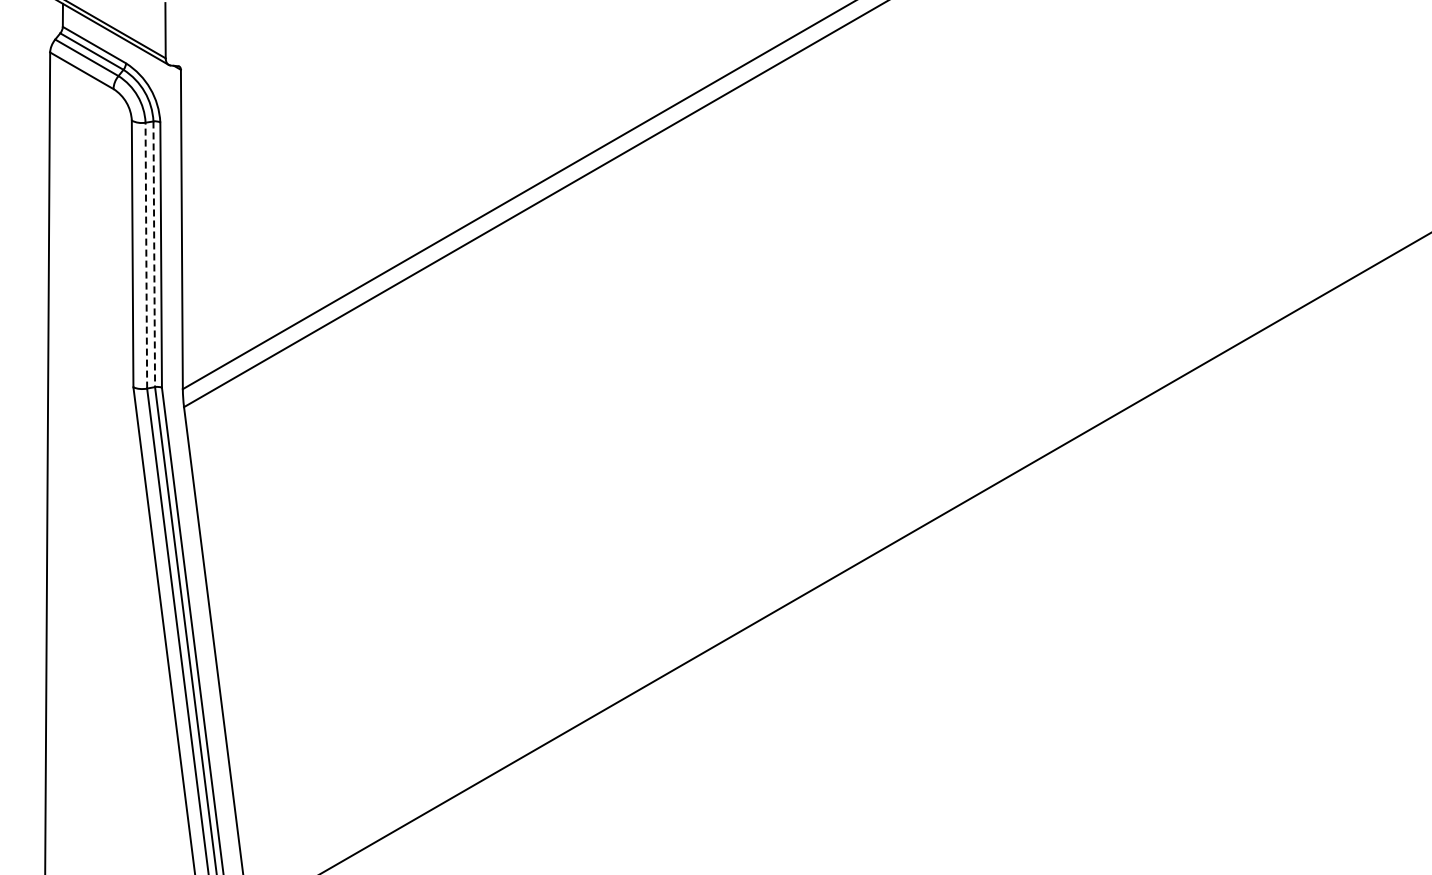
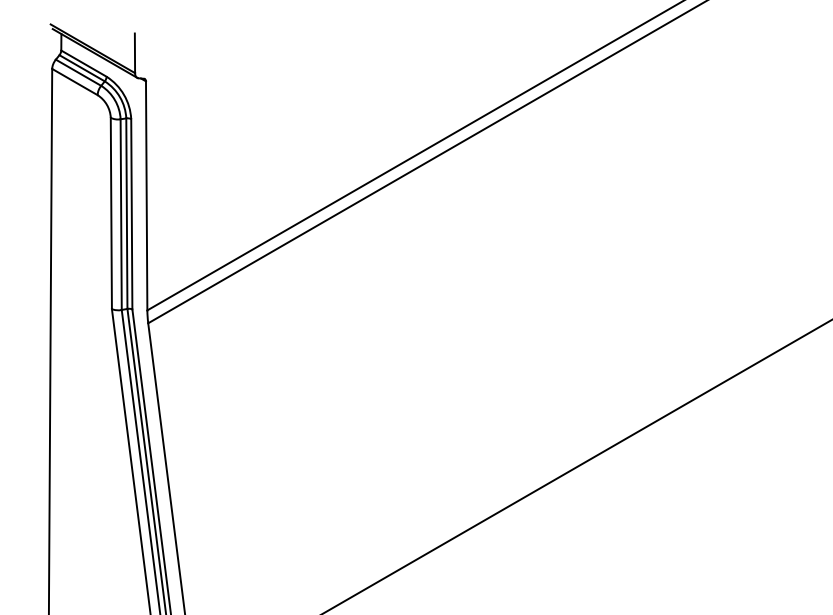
line: (154, 254) -> (127, 213), dashed -> solid
line: (146, 255) -> (121, 214), dashed -> solid

